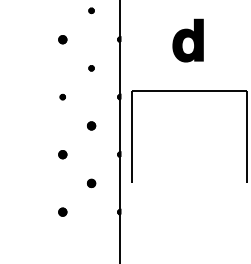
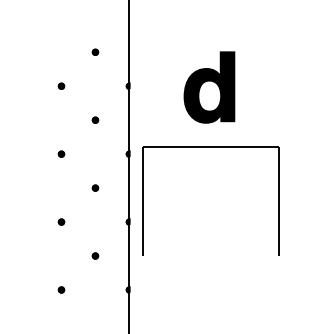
part: (62, 38) -> (61, 85), size x0.62
part: (188, 40) -> (209, 87), size x1.43
part: (91, 125) -> (95, 187), size x0.62
part: (62, 154) -> (61, 221), size x0.62
part: (91, 182) -> (95, 255), size x0.62
part: (62, 211) -> (61, 289), size x0.62

